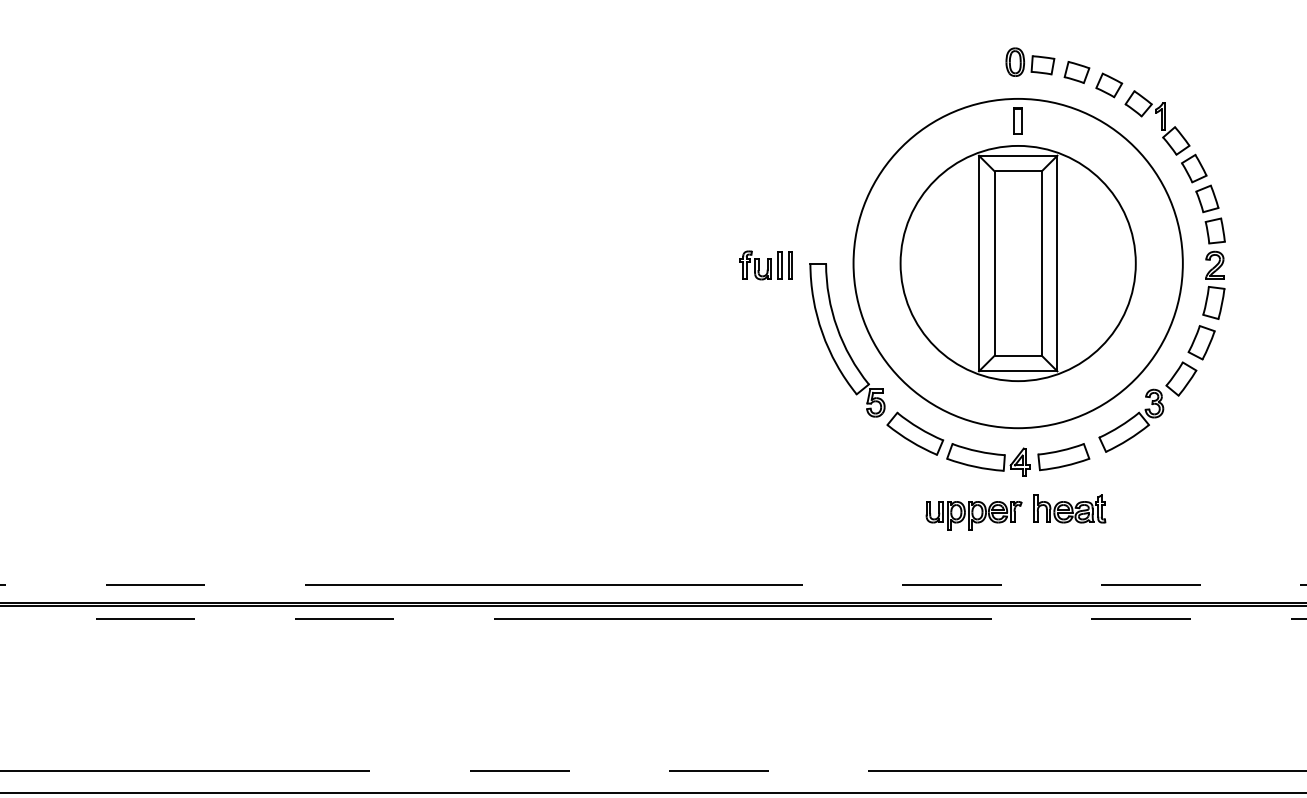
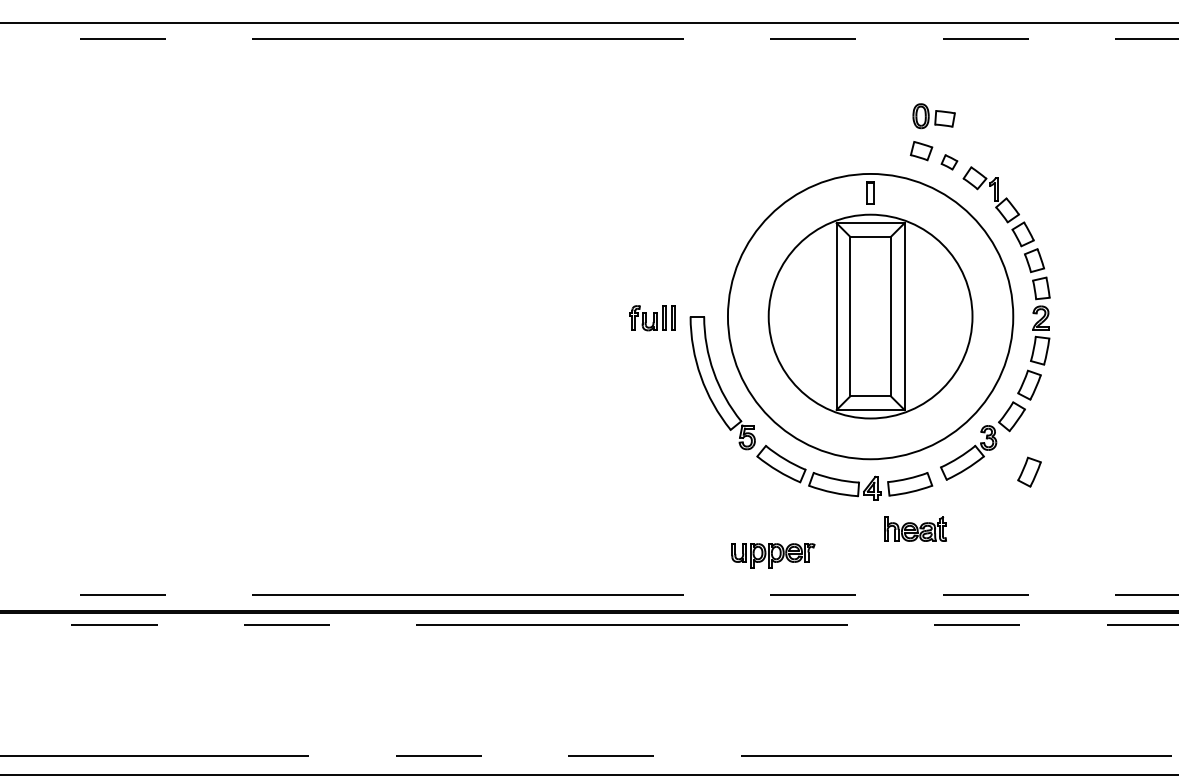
part: (1029, 62) -> (933, 116), moved
part: (1109, 85) -> (949, 162), size x0.7
part: (1201, 442) -> (1029, 471), added
part: (974, 515) -> (773, 555), moved

